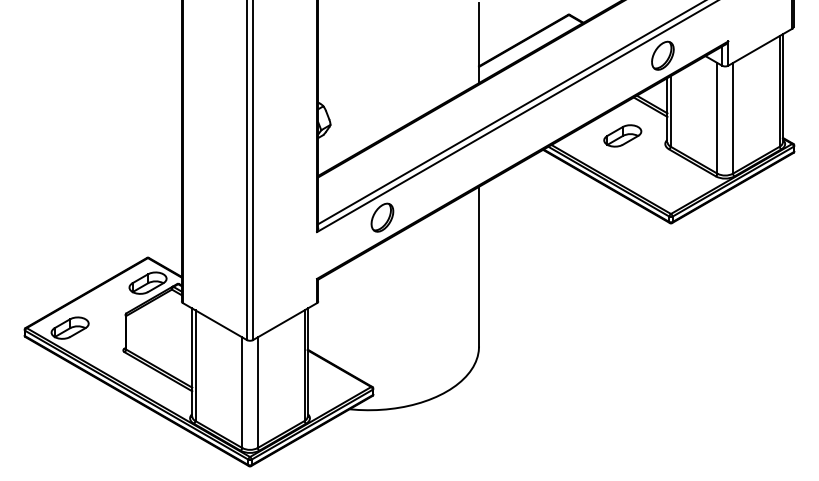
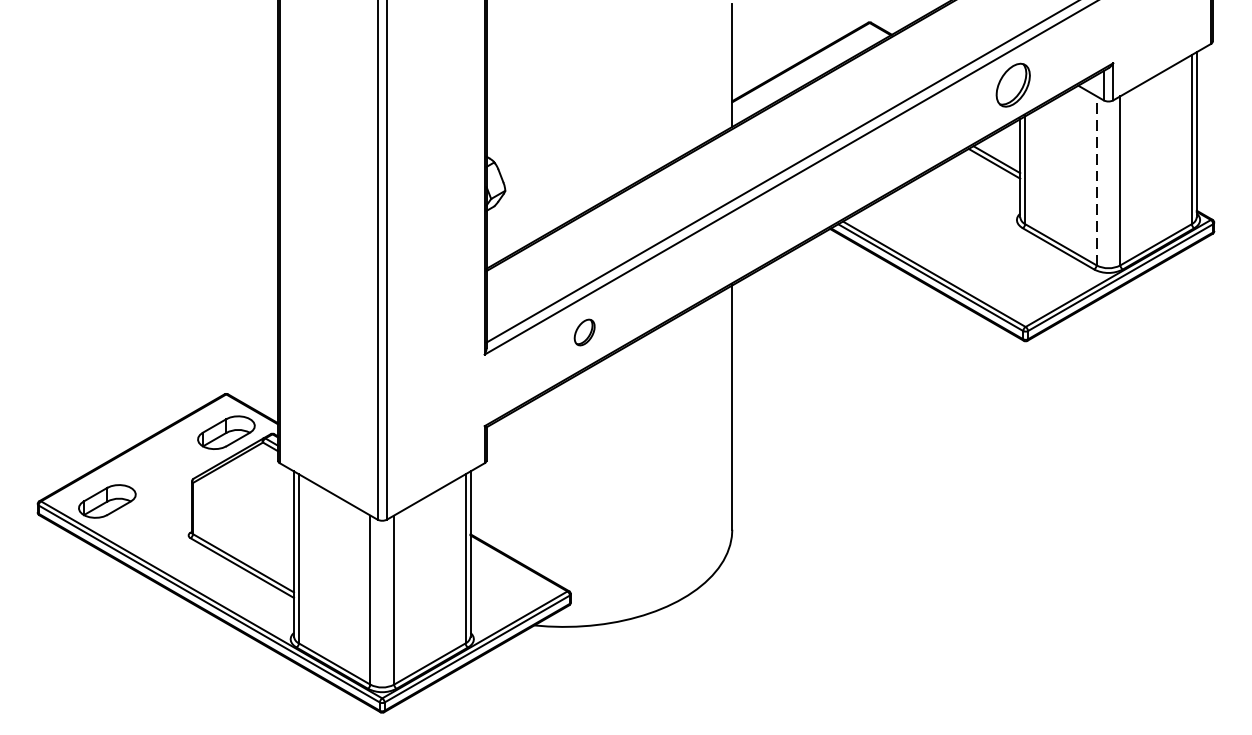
line: (717, 117) -> (1096, 179), solid -> dashed
part: (622, 135) -> (951, 207), removed
part: (382, 217) -> (584, 332), size x0.6

